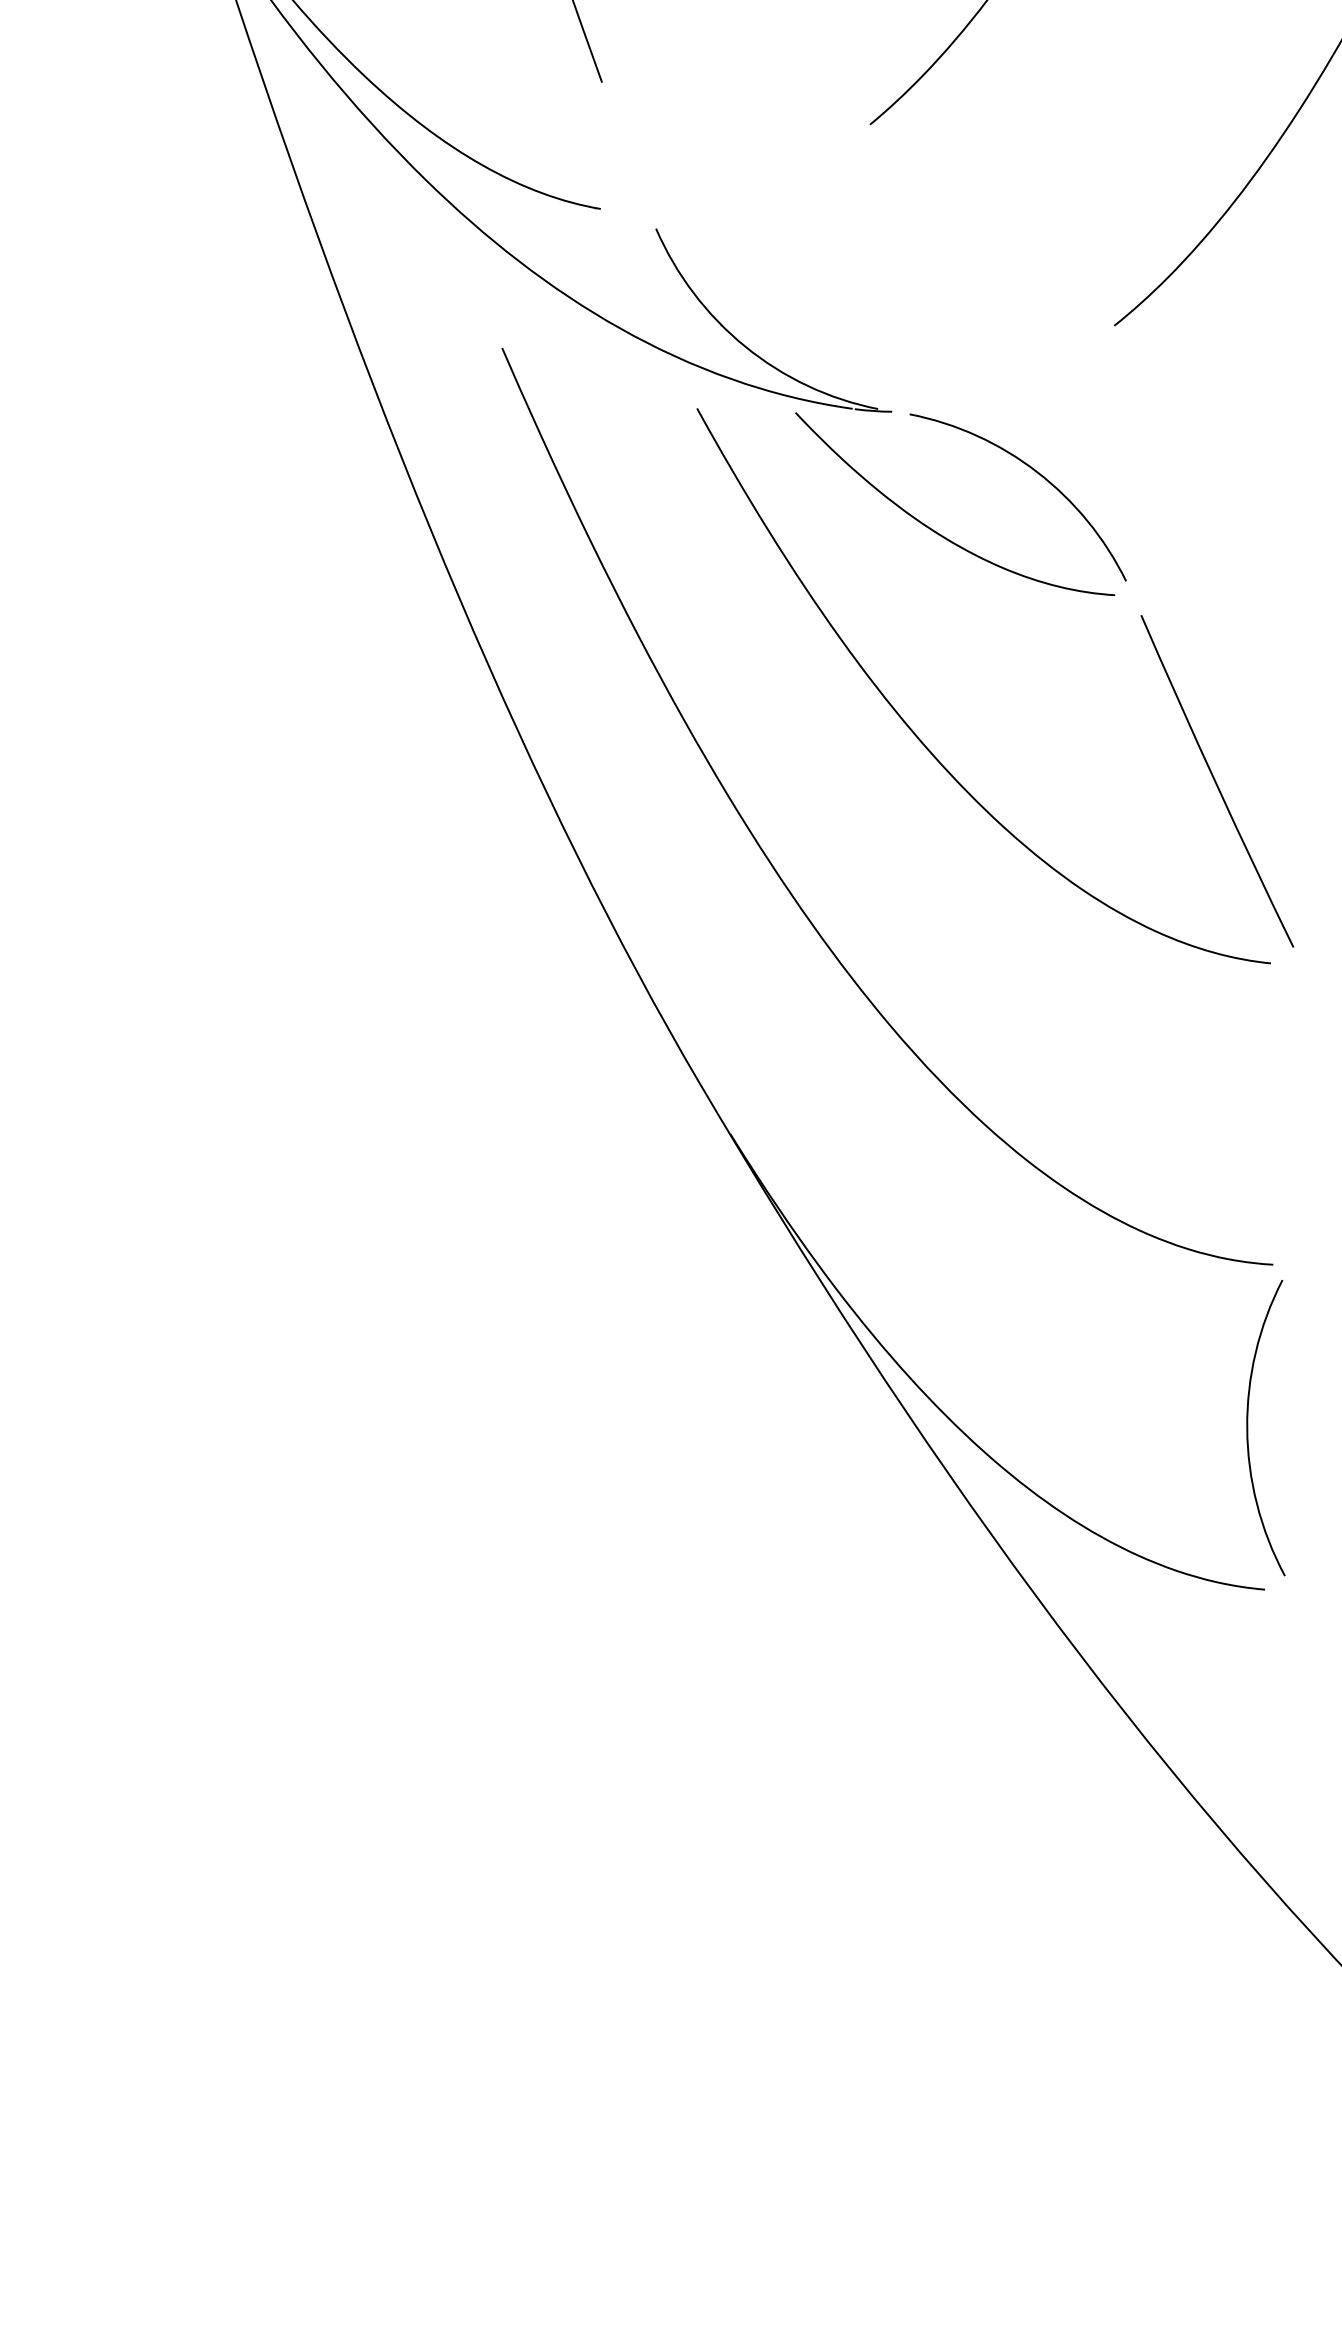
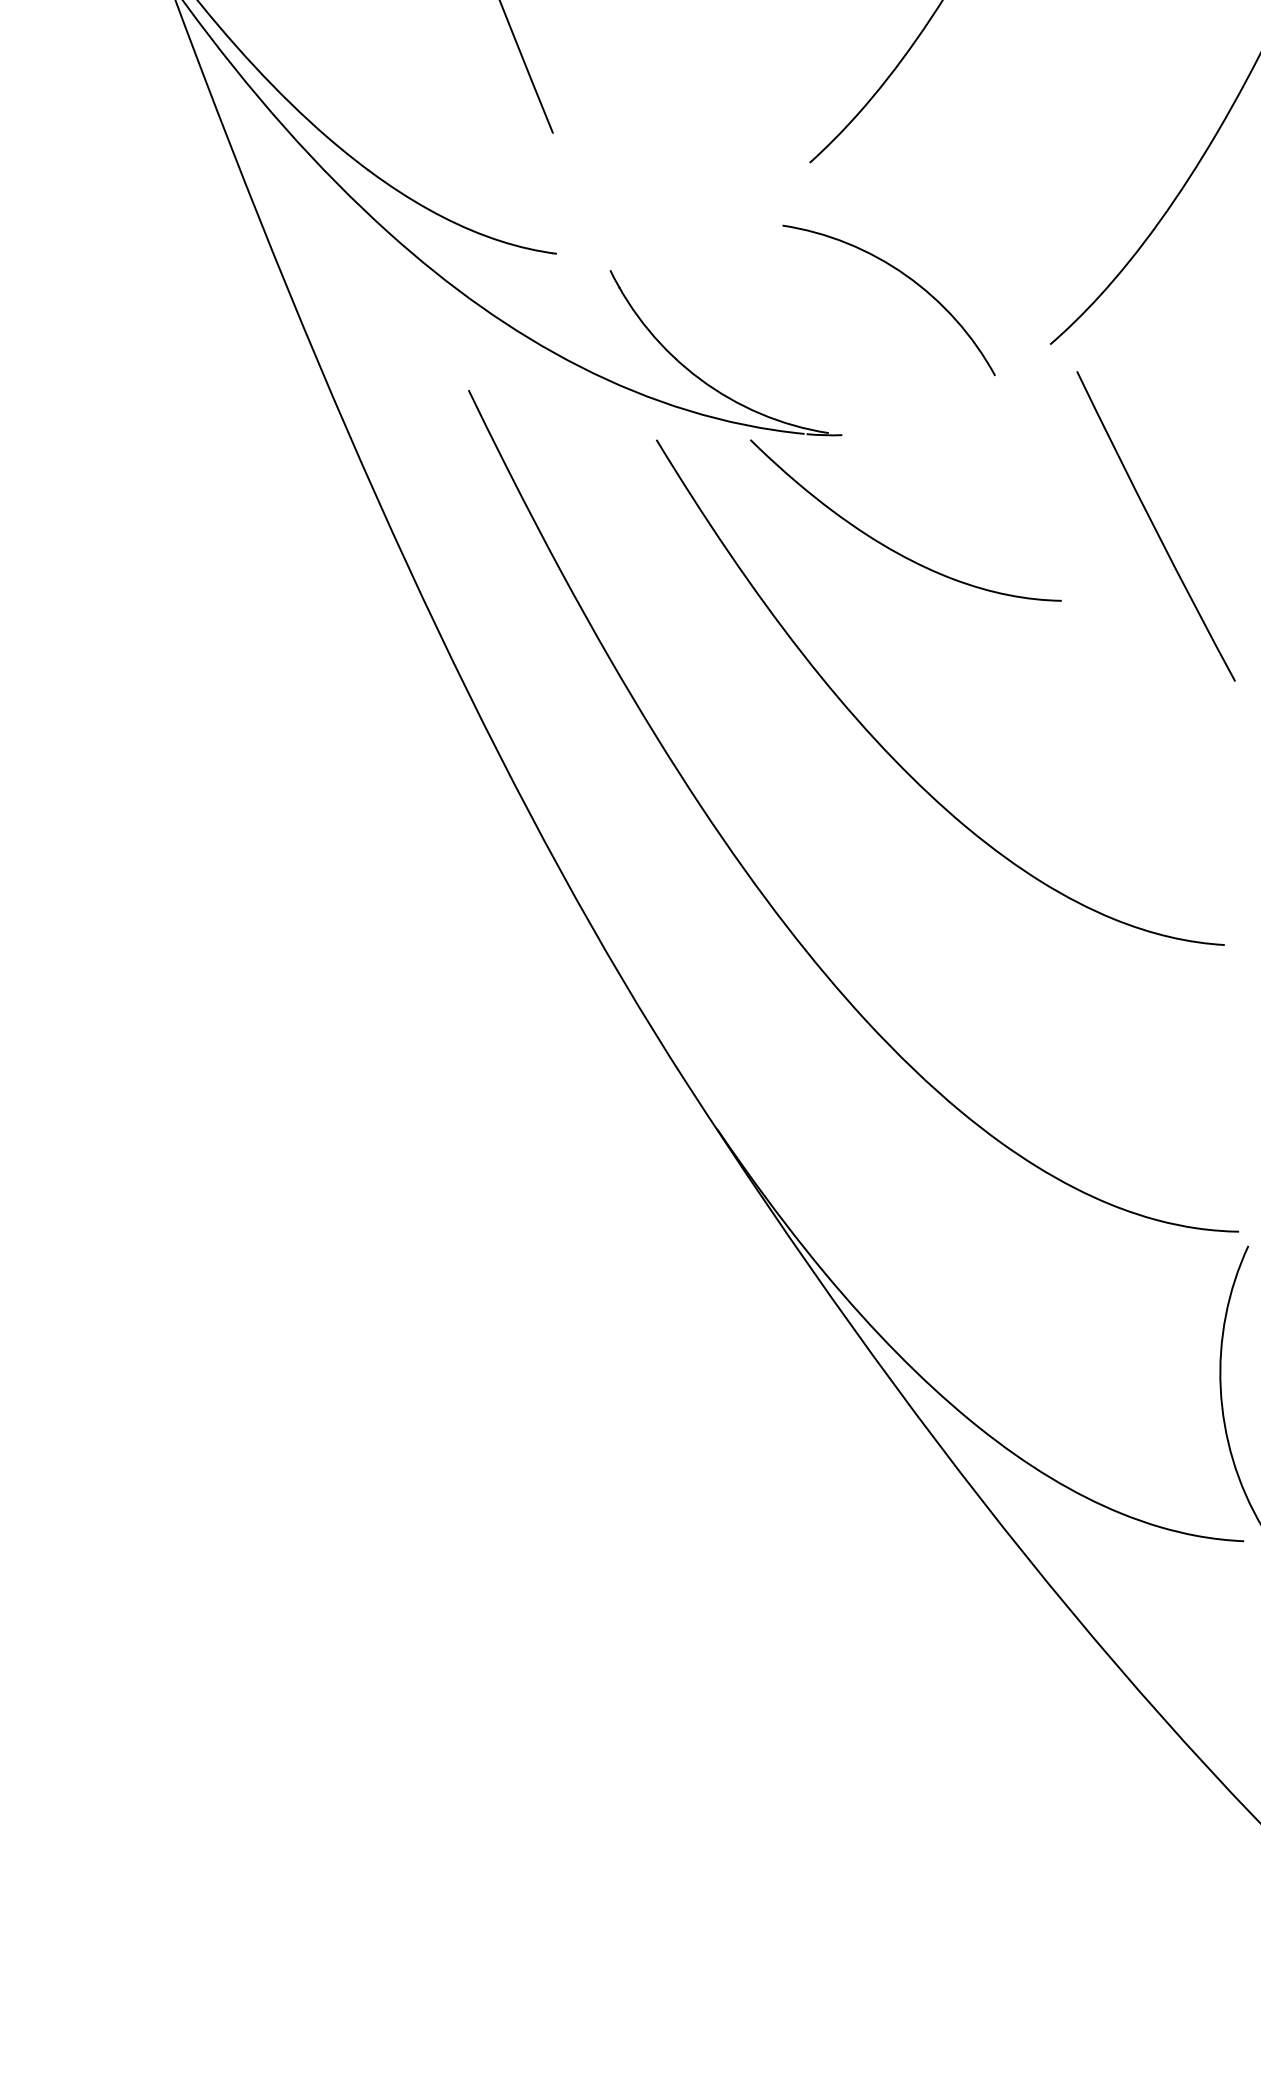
curve: (1035, 472) -> (904, 275), moved
curve: (1216, 781) -> (1155, 526), moved

